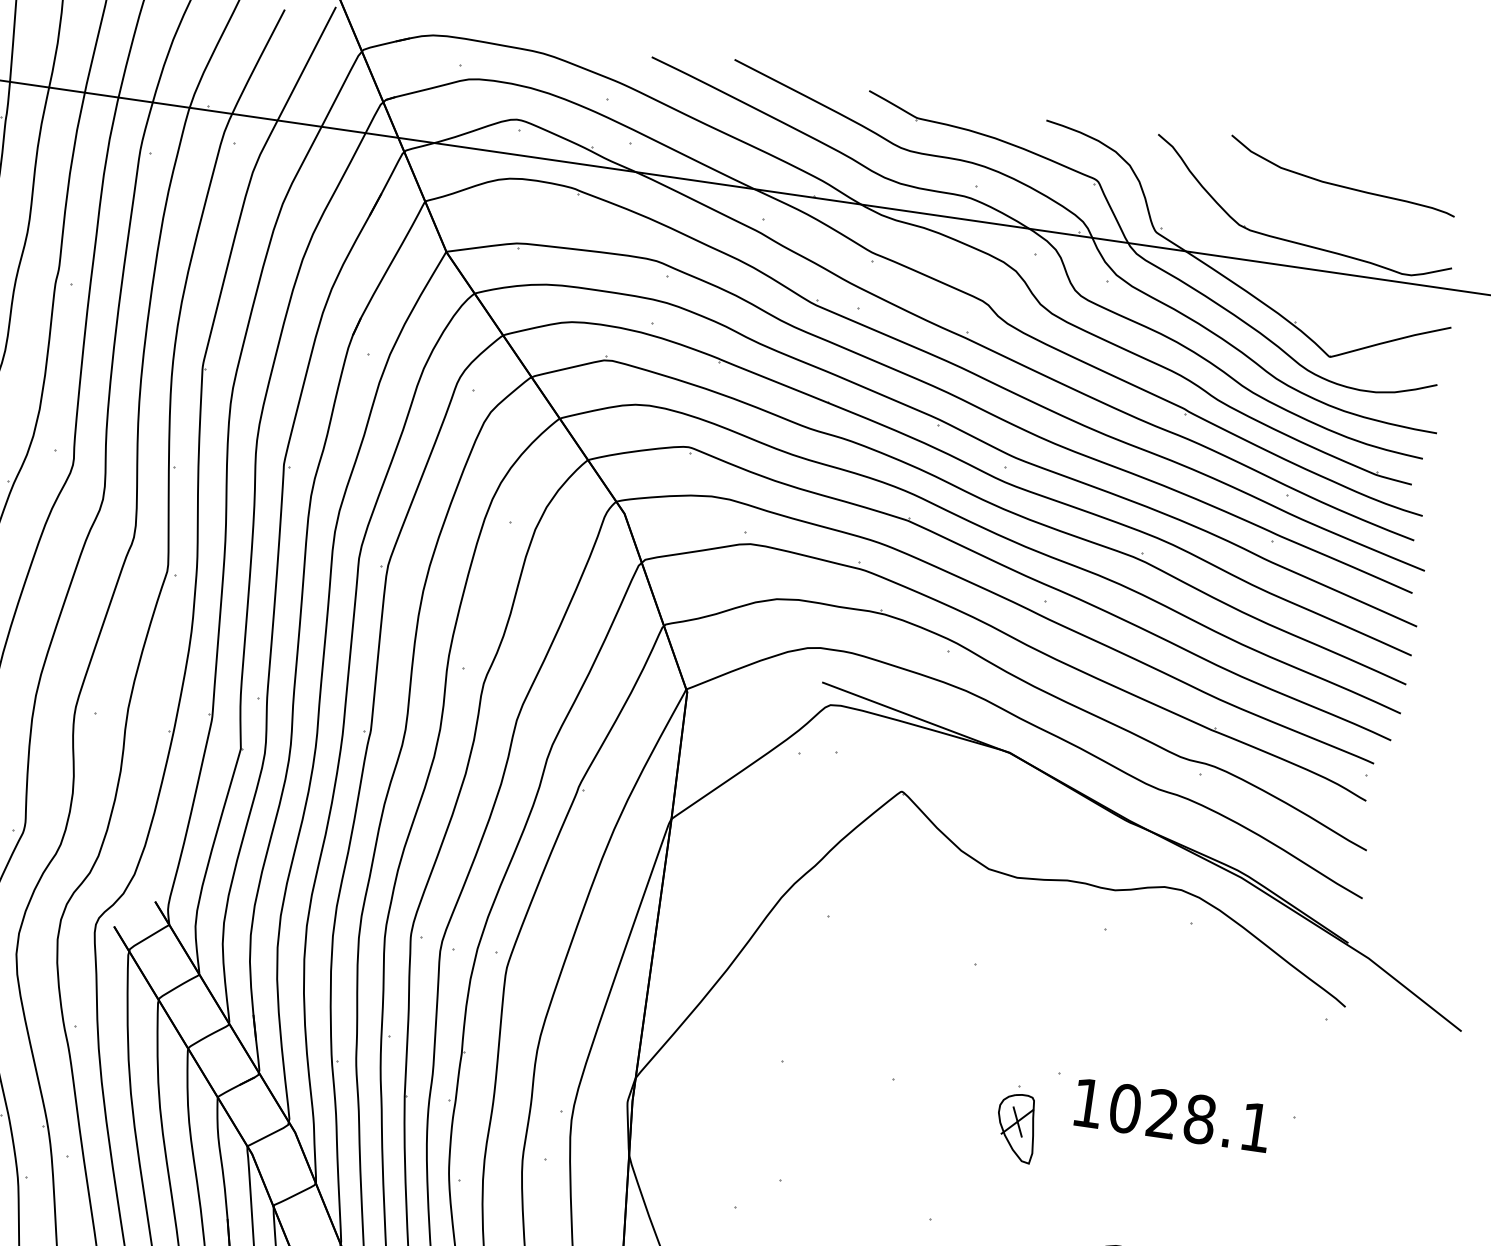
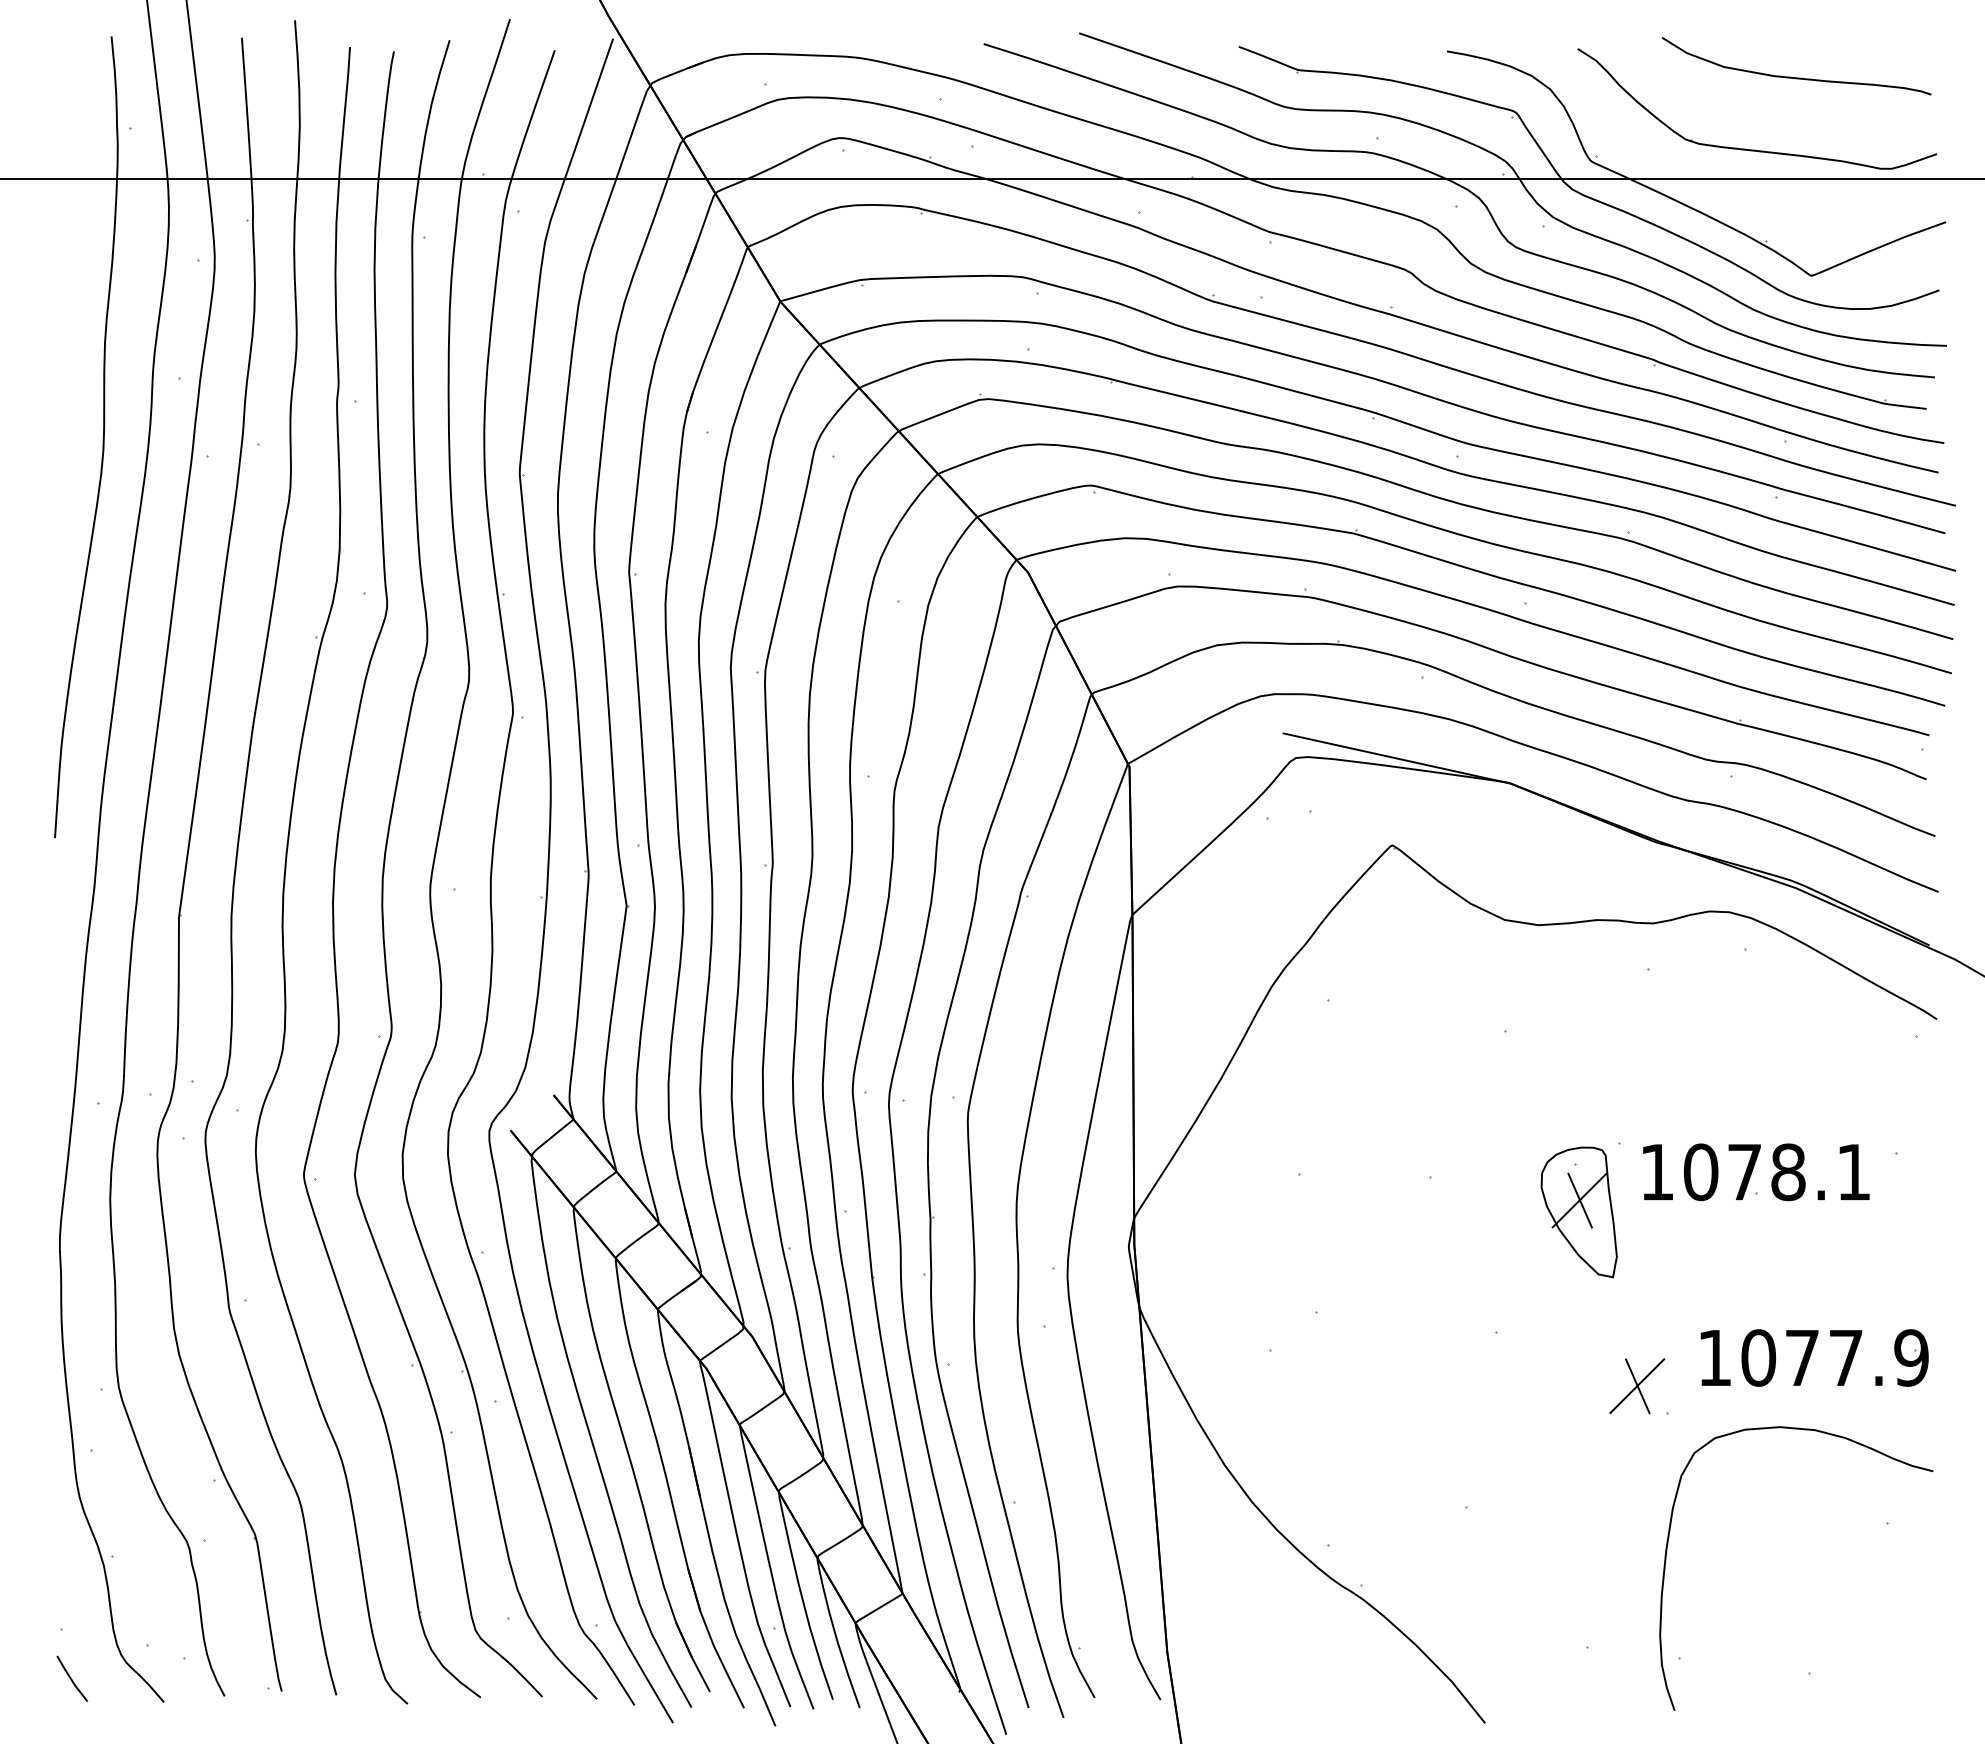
text: (1162, 1113) -> (1744, 1171), 1028.1 -> 1078.1
part: (1015, 1127) -> (1578, 1212), size x1.67

